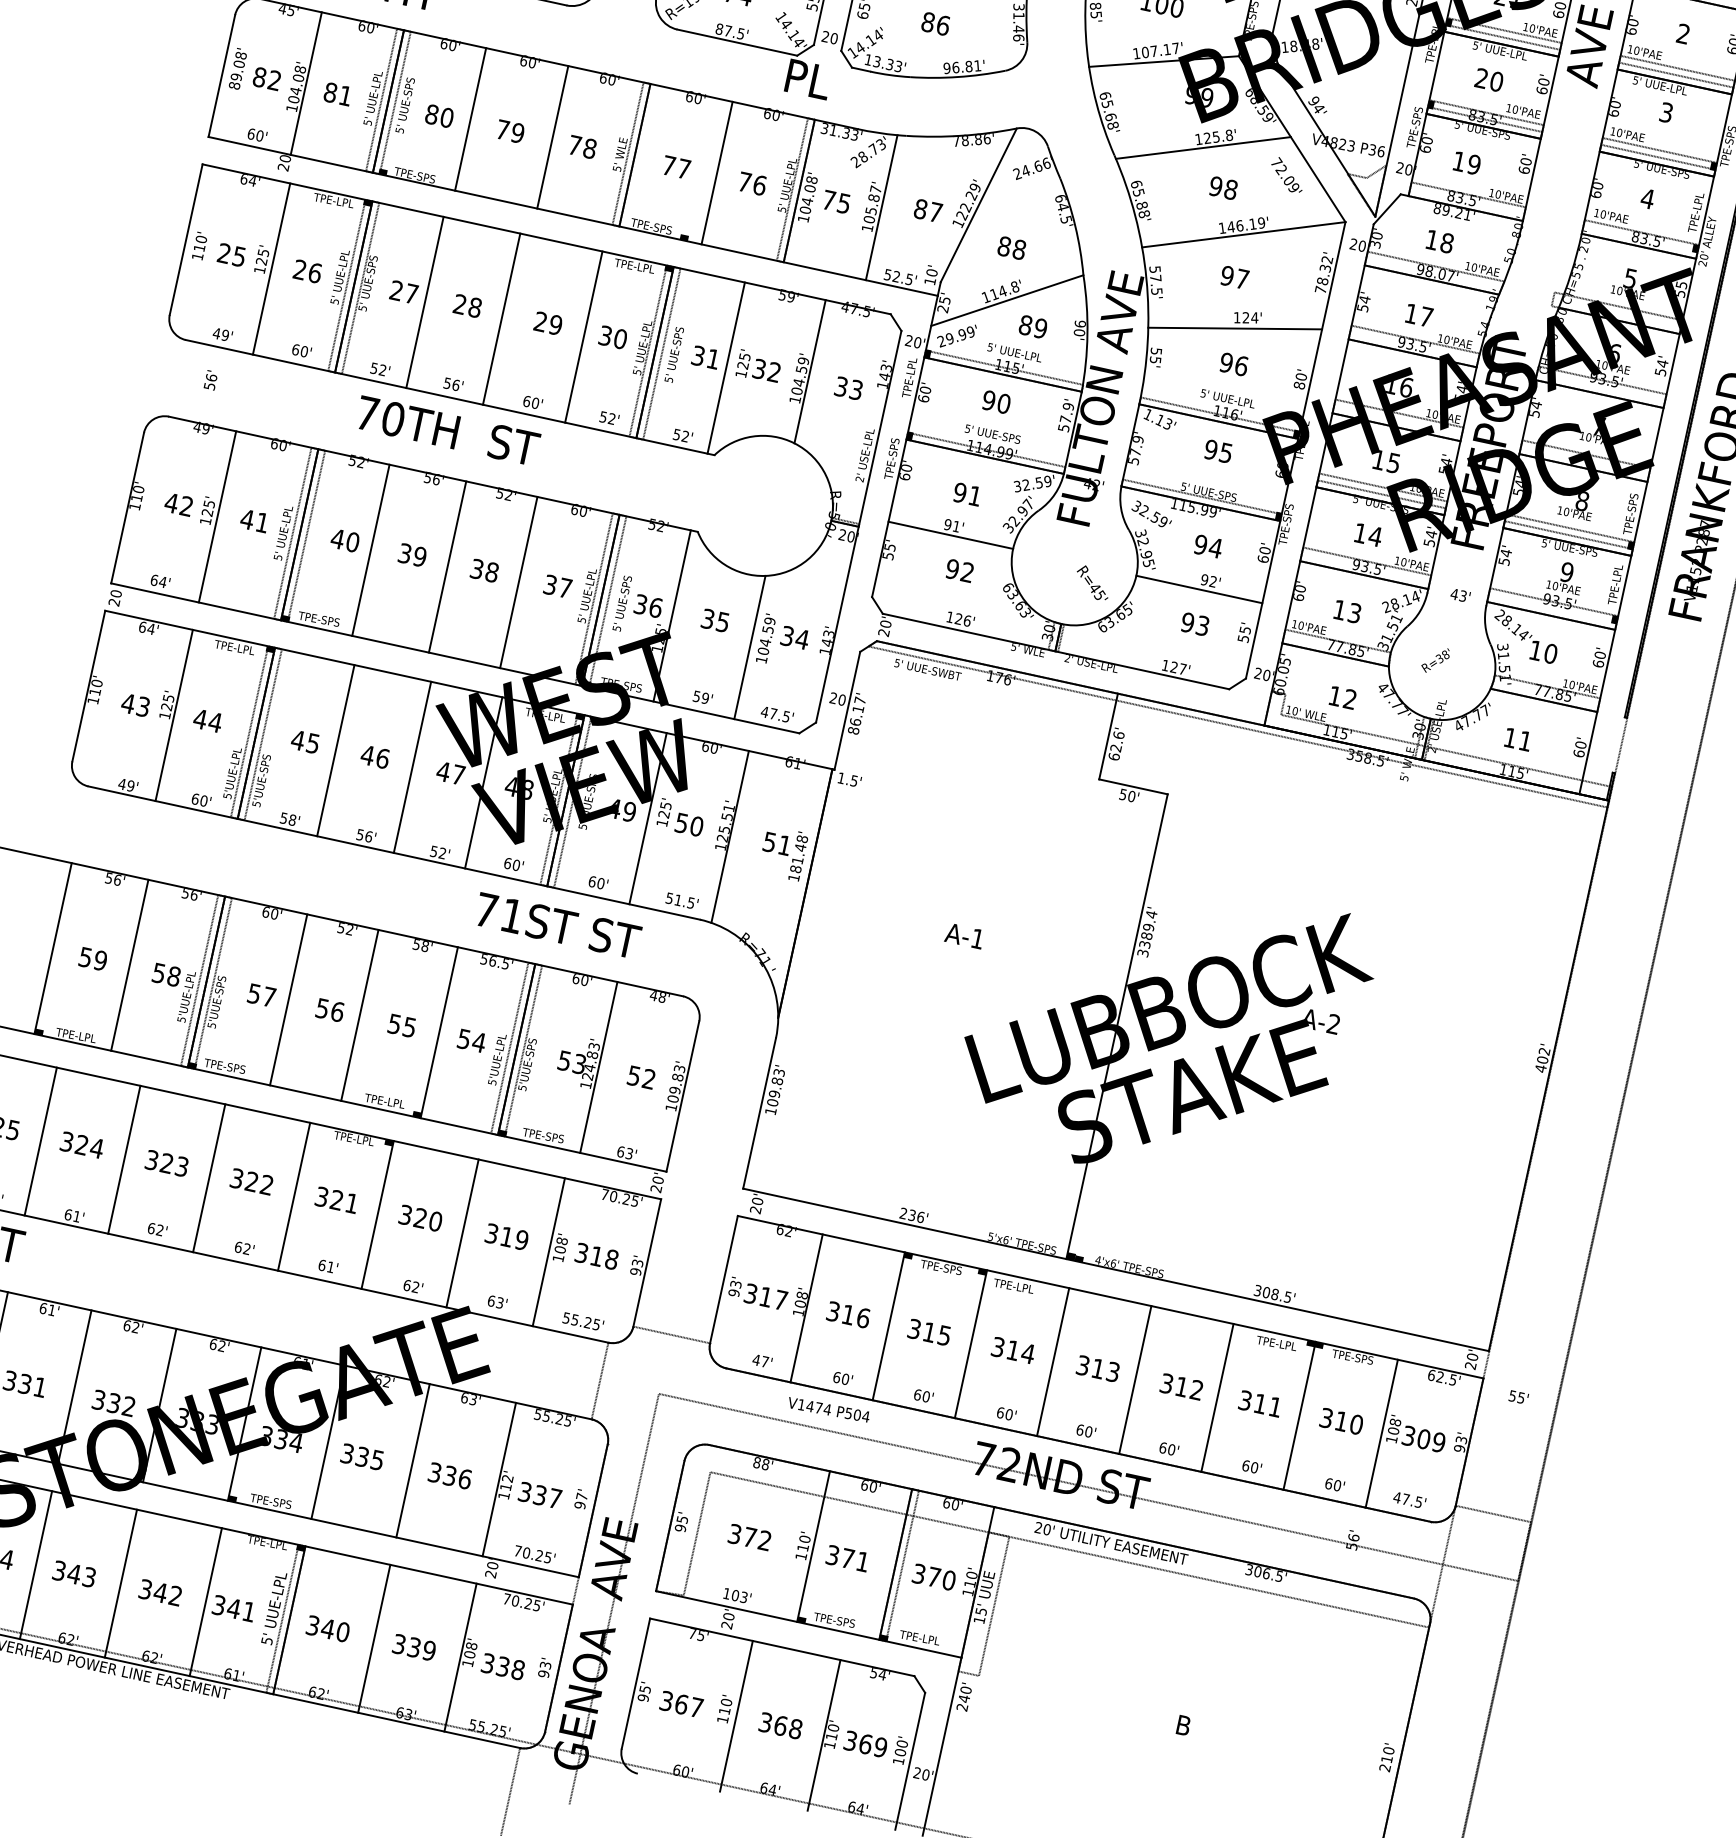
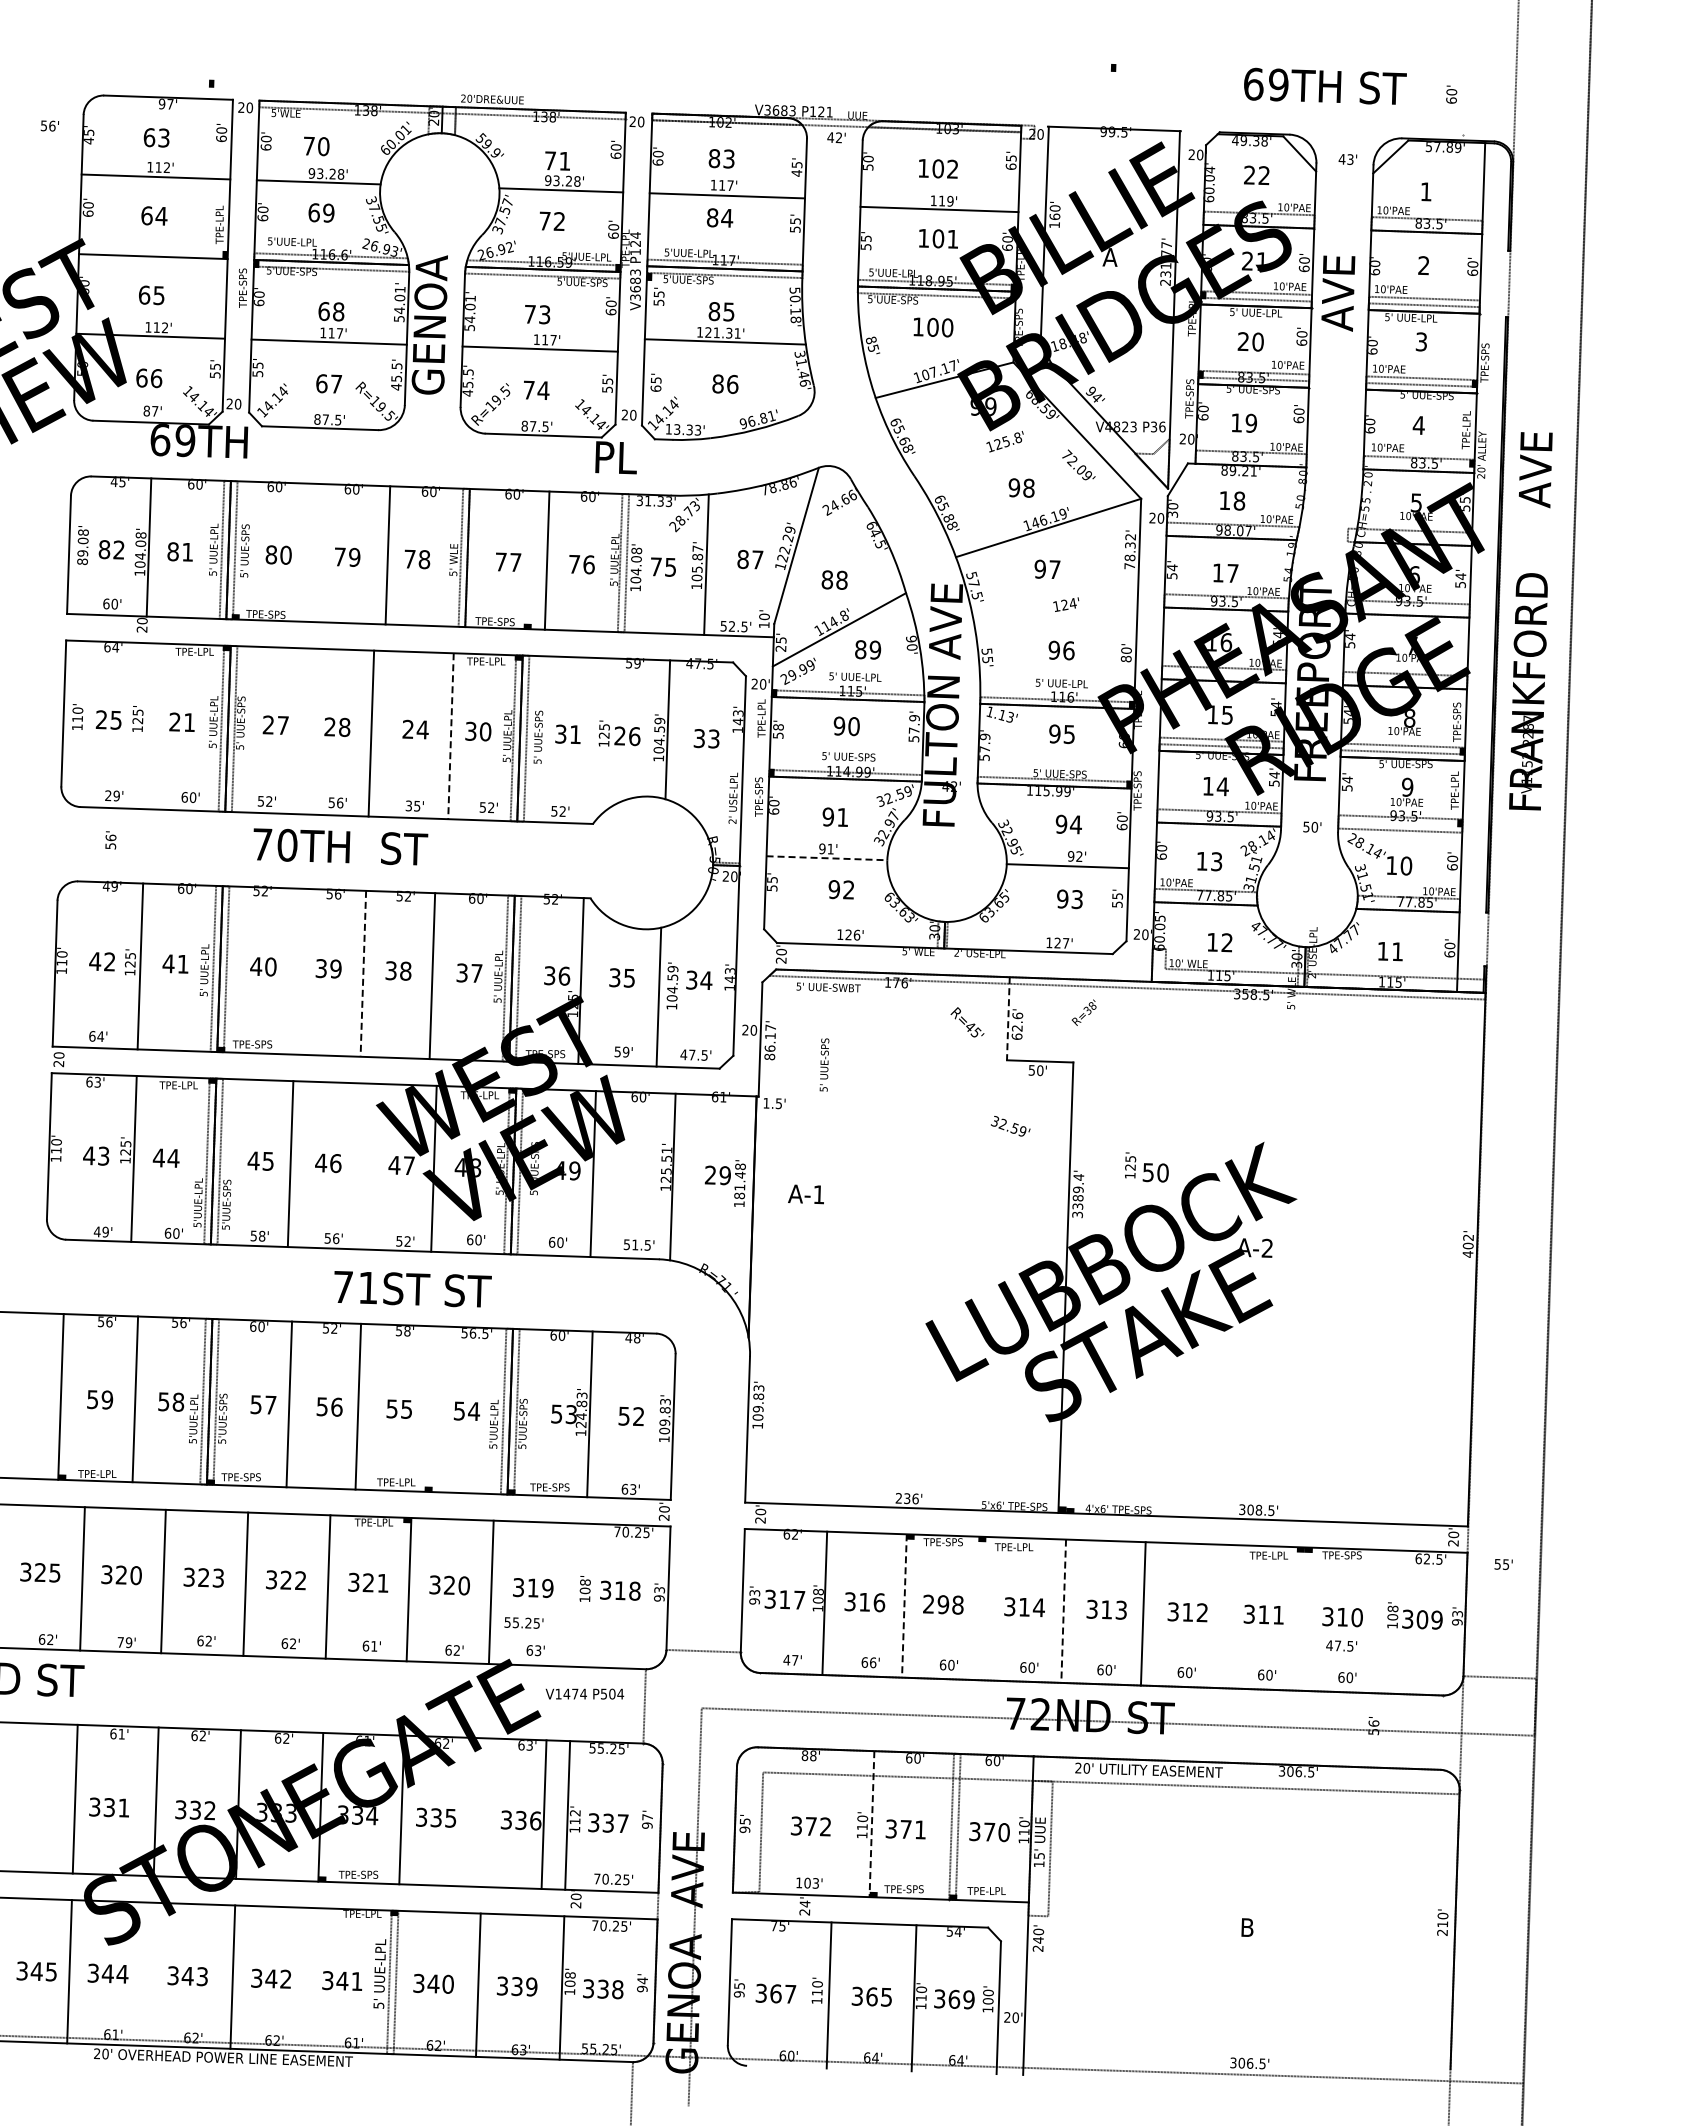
line: (469, 119) -> (307, 552), removed
line: (1202, 147) -> (995, 453), removed
line: (798, 191) -> (626, 563), removed
line: (271, 269) -> (148, 726), removed
text: (314, 272) -> (189, 722), 26 -> 21
line: (424, 302) -> (296, 731), removed
text: (555, 324) -> (422, 729), 29 -> 24
line: (1235, 328) -> (1056, 616), removed
text: (215, 333) -> (107, 795), 49' -> 29'
line: (583, 337) -> (450, 736), solid -> dashed
line: (725, 367) -> (588, 740), removed
text: (766, 370) -> (627, 736), 32 -> 26
text: (923, 394) -> (777, 731), 60' -> 58'
text: (530, 401) -> (412, 805), 60' -> 35'
text: (1151, 514) -> (1010, 1126), moved
line: (951, 535) -> (827, 858), solid -> dashed
line: (370, 550) -> (288, 971), removed
line: (447, 566) -> (363, 973), solid -> dashed
text: (1092, 583) -> (967, 1022), moved
text: (1458, 594) -> (1310, 826), 43' -> 50'
text: (622, 603) -> (824, 1064), moved
line: (1551, 615) -> (1400, 830), removed
text: (151, 628) -> (97, 1081), 64' -> 63'
text: (1435, 659) -> (1083, 1012), moved
line: (1108, 736) -> (1008, 1018), solid -> dashed
line: (412, 767) -> (364, 1166), removed
text: (680, 817) -> (1146, 1167), moved
text: (776, 843) -> (717, 1175), 51 -> 29
text: (557, 925) -> (412, 1289), moved
text: (963, 936) -> (805, 1194), moved
line: (439, 1033) -> (435, 1409), removed
text: (97, 1148) -> (136, 1575), 324 -> 320
text: (72, 1215) -> (124, 1642), 61' -> 79'
line: (548, 1251) -> (574, 1594), removed
text: (582, 1321) -> (523, 1622), moved
line: (888, 1325) -> (904, 1605), solid -> dashed
text: (929, 1332) -> (943, 1604), 315 -> 298
line: (970, 1343) -> (983, 1608), removed
line: (1052, 1362) -> (1063, 1611), solid -> dashed
text: (845, 1379) -> (873, 1662), 60' -> 66'
line: (1216, 1397) -> (1222, 1616), removed
text: (828, 1409) -> (584, 1693), moved
line: (1299, 1415) -> (1302, 1618), removed
line: (1381, 1433) -> (1381, 1621), removed
line: (412, 1460) -> (543, 1814), moved
text: (1409, 1499) -> (1341, 1645), moved
line: (812, 1546) -> (871, 1824), solid -> dashed
line: (895, 1564) -> (951, 1826), removed
line: (35, 1565) -> (150, 1974), removed
line: (205, 1601) -> (314, 1979), removed
text: (728, 1616) -> (804, 1903), 20' -> 24'
line: (288, 1620) -> (395, 1982), removed
text: (545, 1665) -> (642, 1980), 93' -> 94'
text: (795, 1728) -> (886, 1996), 368 -> 365

